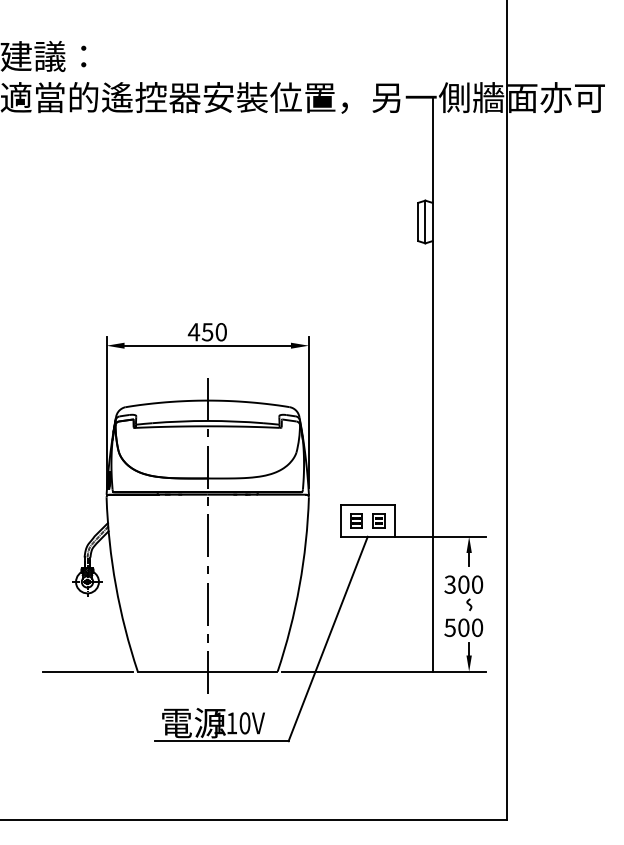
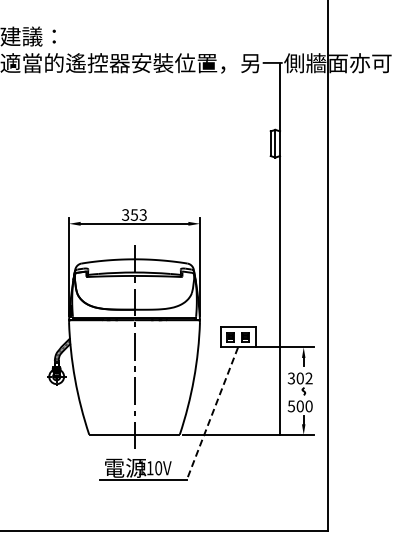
text: (206, 331) -> (133, 214), 450 -> 353
text: (476, 584) -> (308, 378), 300 -> 302
line: (328, 638) -> (212, 413), solid -> dashed
line: (87, 671) -> (56, 434), removed

